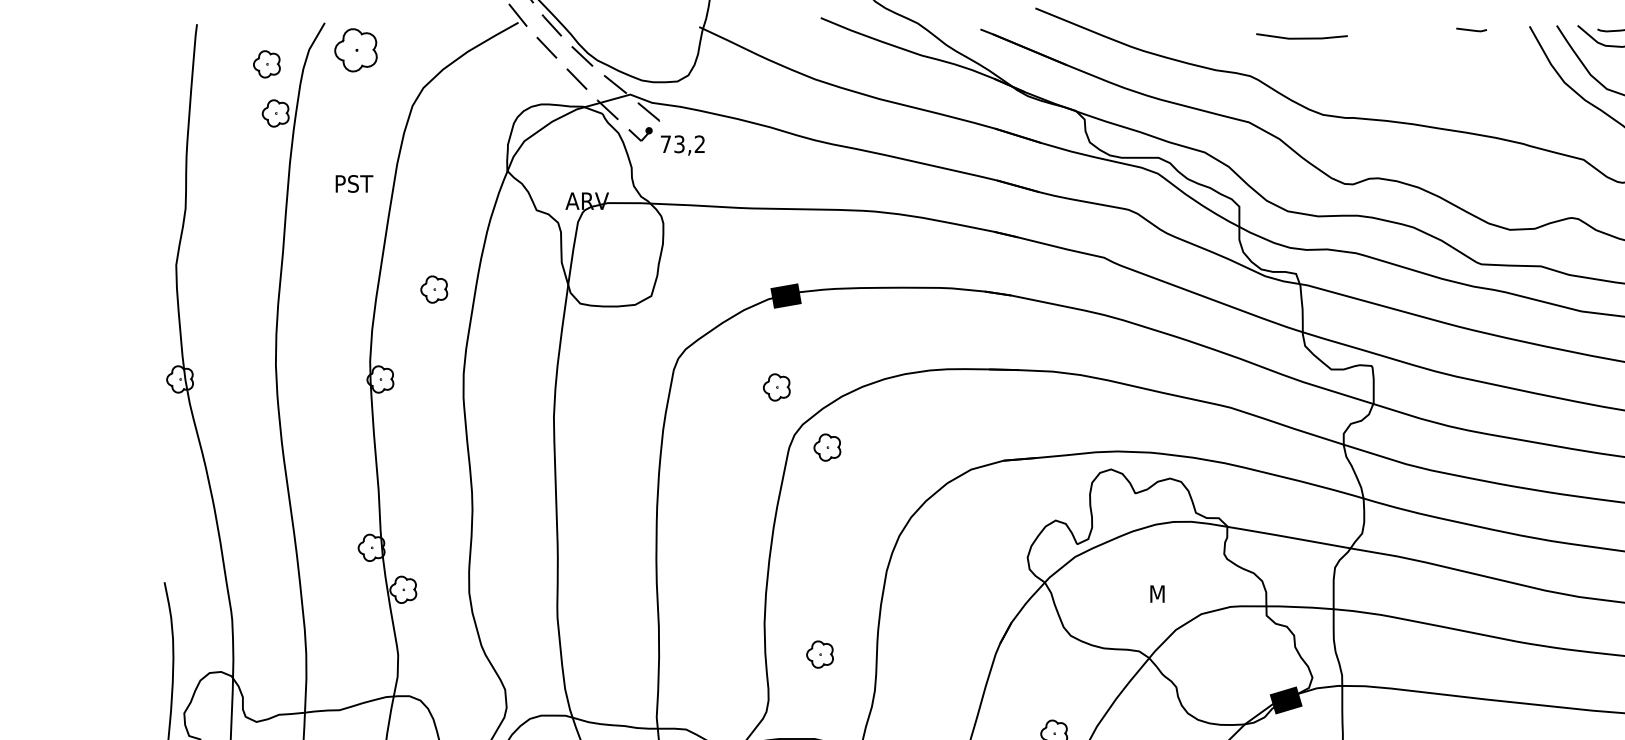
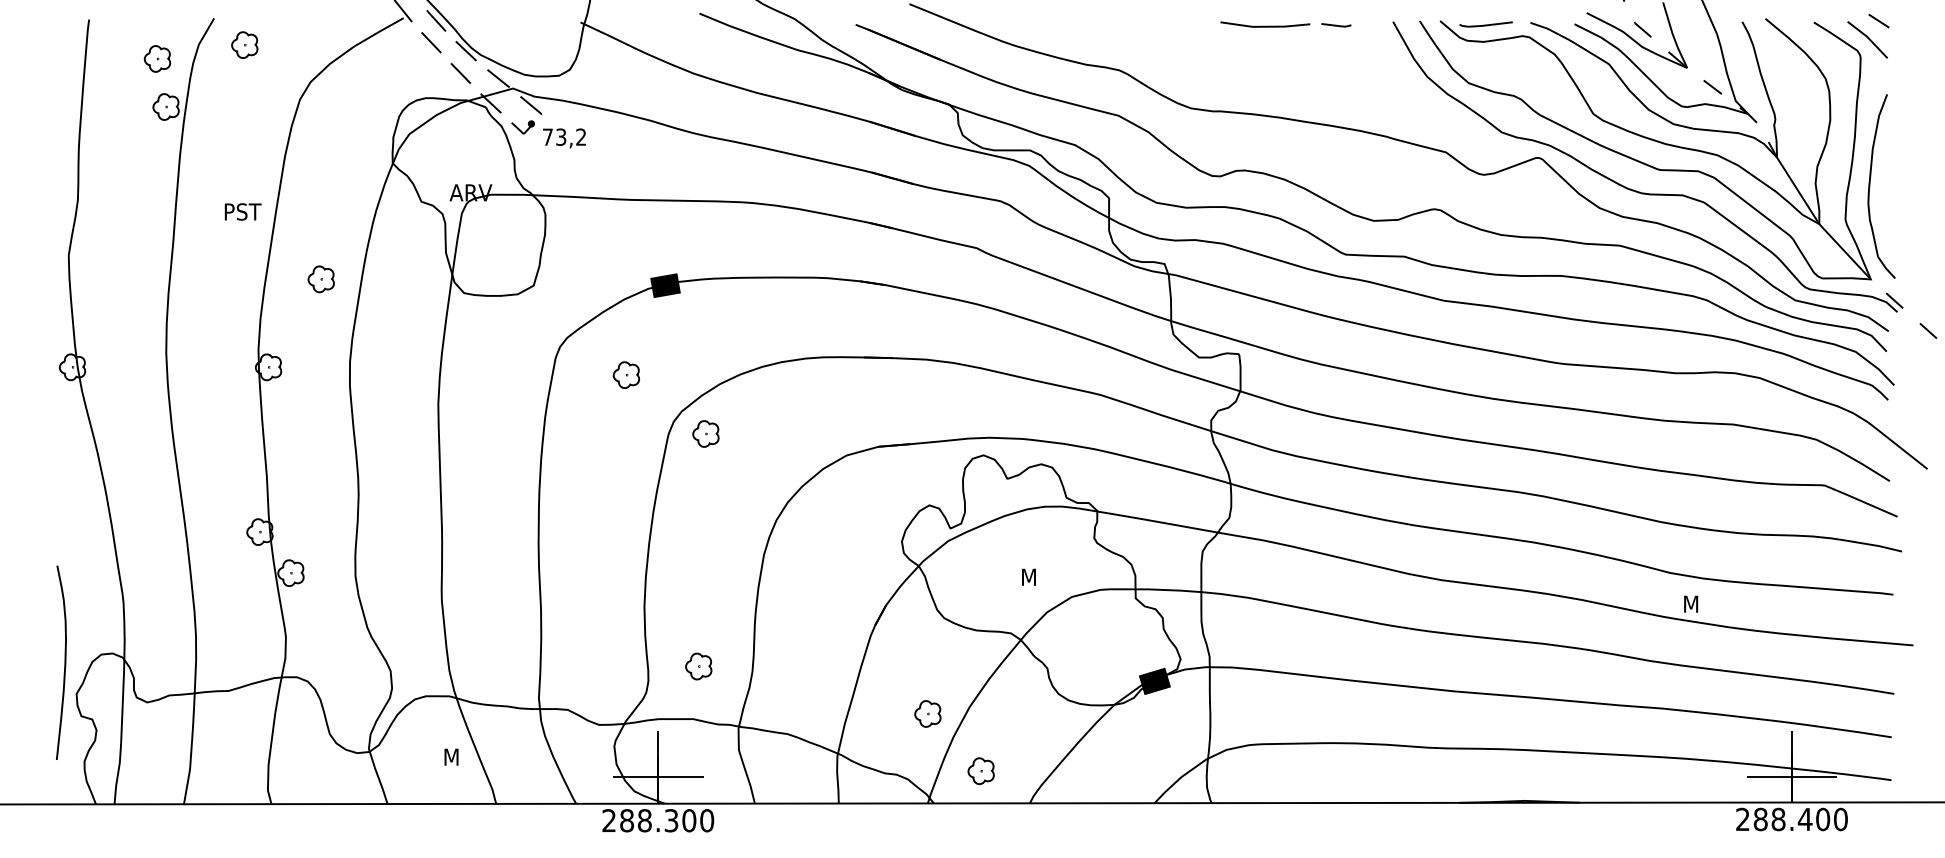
line: (1302, 37) -> (1265, 25), moved
part: (355, 49) -> (244, 44), size x0.62
text: (353, 183) -> (242, 211), moved
part: (776, 386) -> (626, 374), moved
part: (819, 654) -> (698, 666), moved

